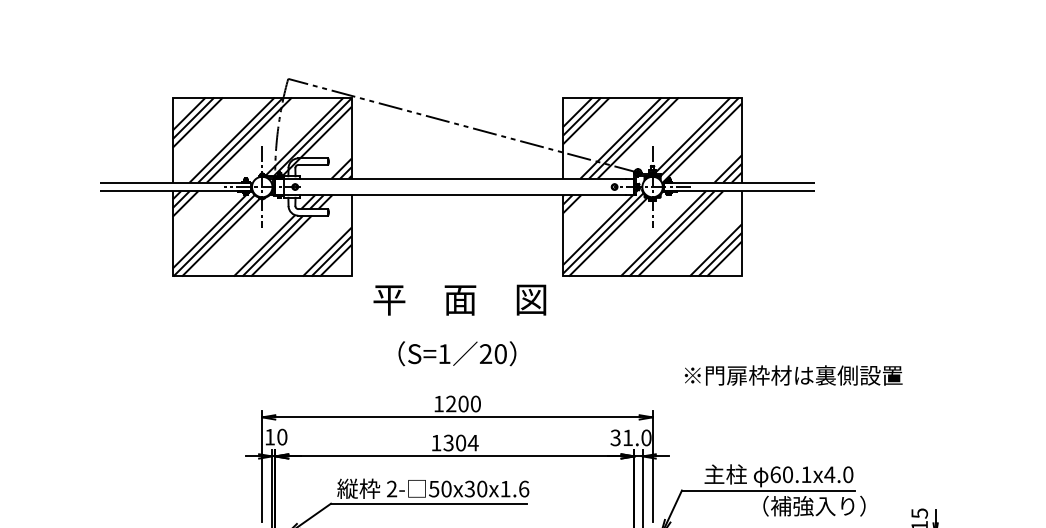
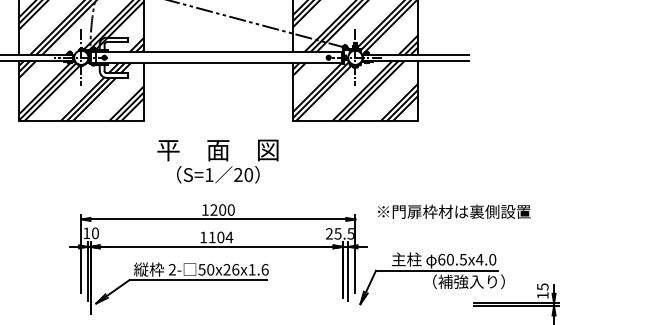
text: (459, 299) -> (217, 150), moved
text: (793, 375) -> (454, 211), moved
text: (630, 437) -> (339, 233), 31.0 -> 25.5
text: (448, 442) -> (212, 237), 1304 -> 1104
text: (806, 474) -> (463, 259), 60.1x4.0 -> 60.5x4.0
text: (475, 488) -> (231, 269), 50x30x1.6 -> 50x26x1.6

